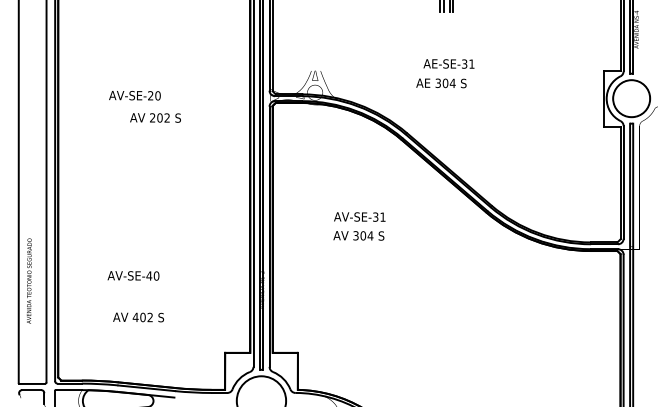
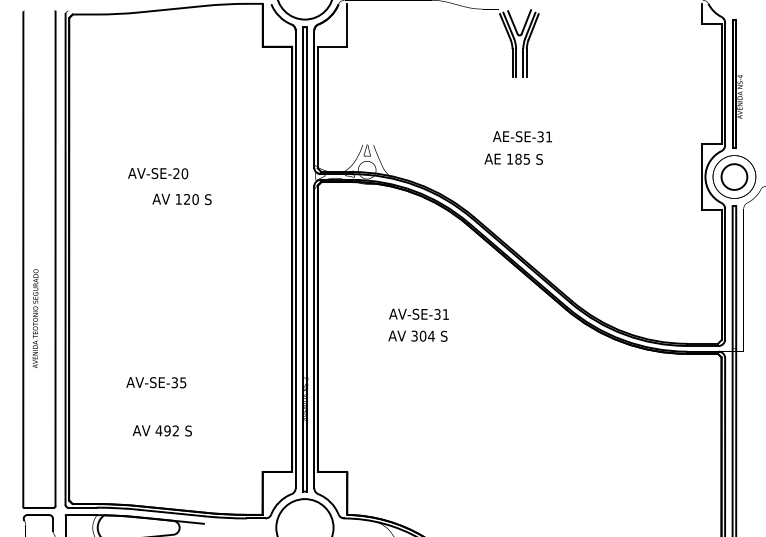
text: (445, 82) -> (518, 158), 304 -> 185
circle: (630, 98) -> (733, 176), size x0.6
text: (159, 117) -> (186, 198), 202 -> 120
text: (152, 275) -> (178, 382), AV-SE-40 -> AV-SE-35
text: (29, 280) -> (35, 318), moved
text: (143, 317) -> (167, 430), 402 -> 492

